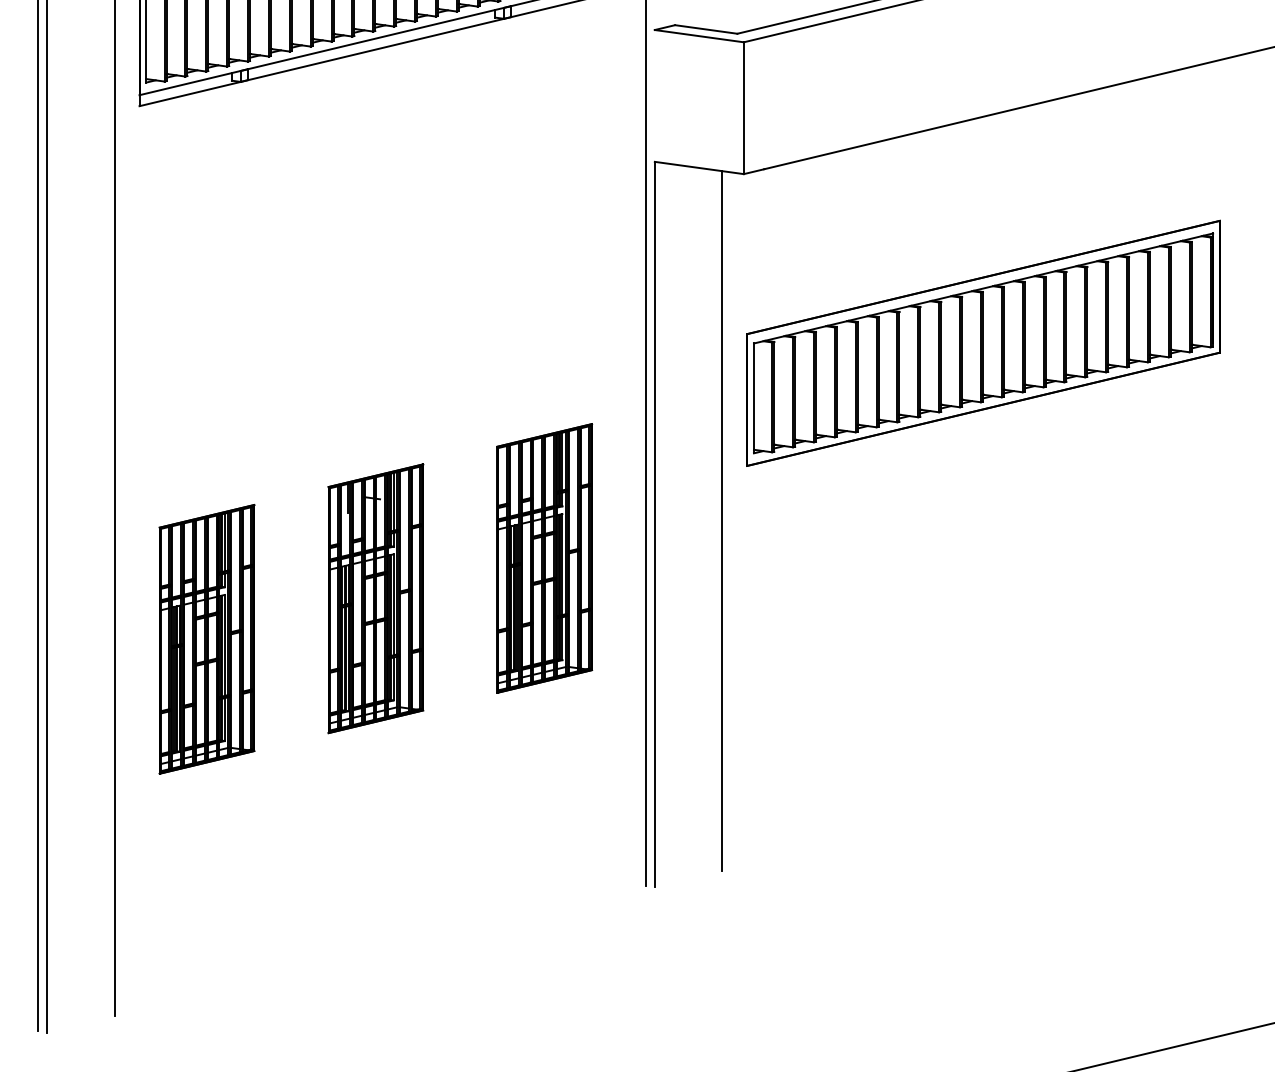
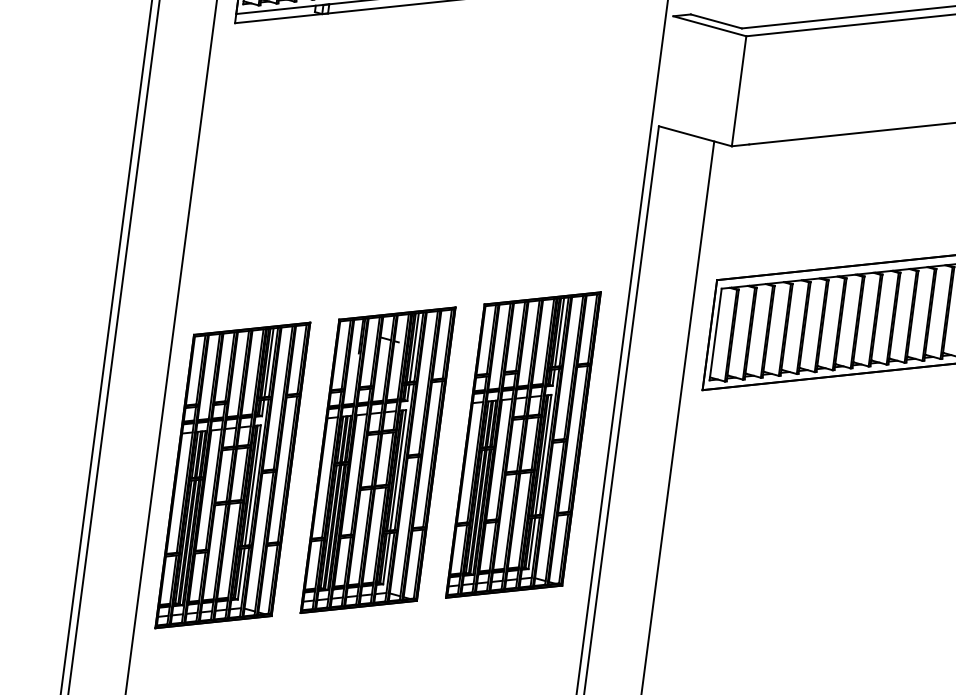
part: (544, 558) -> (523, 445), size x1.43
part: (375, 598) -> (377, 459), size x1.43
part: (206, 639) -> (232, 475), size x1.43

